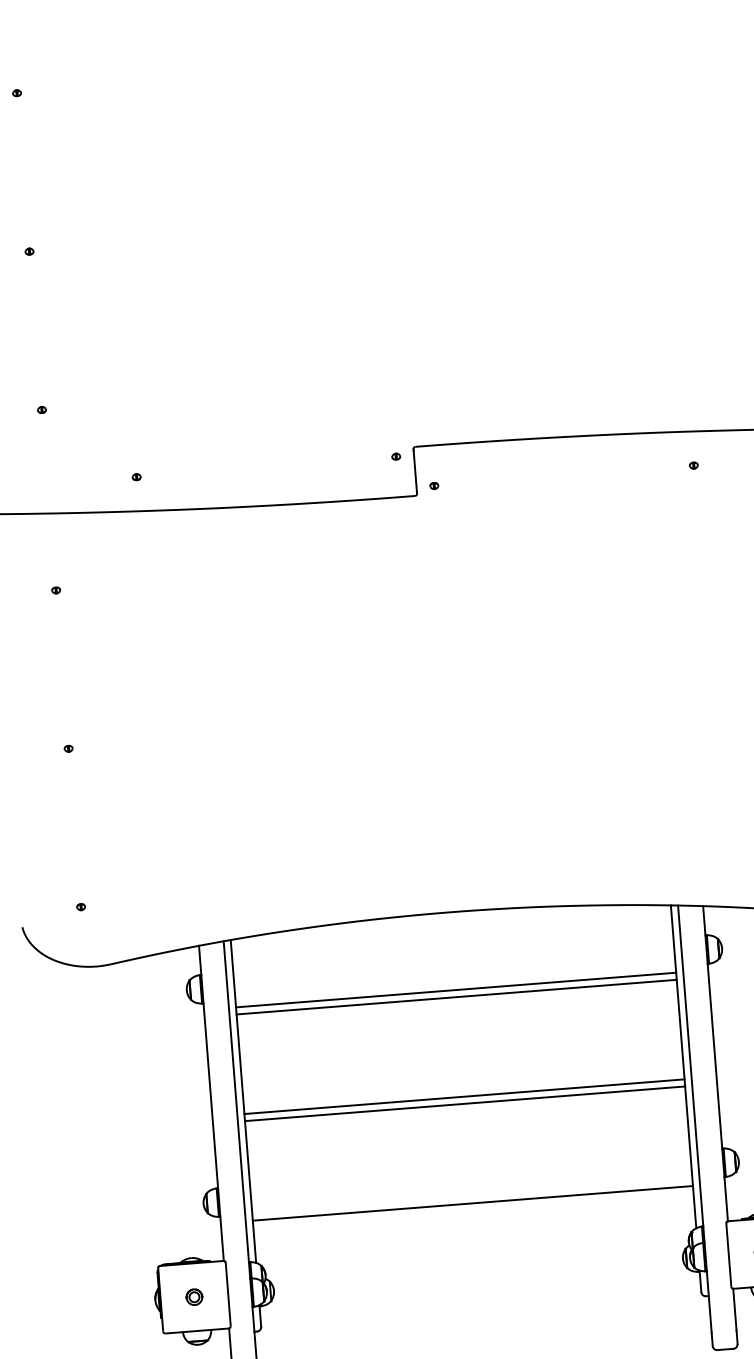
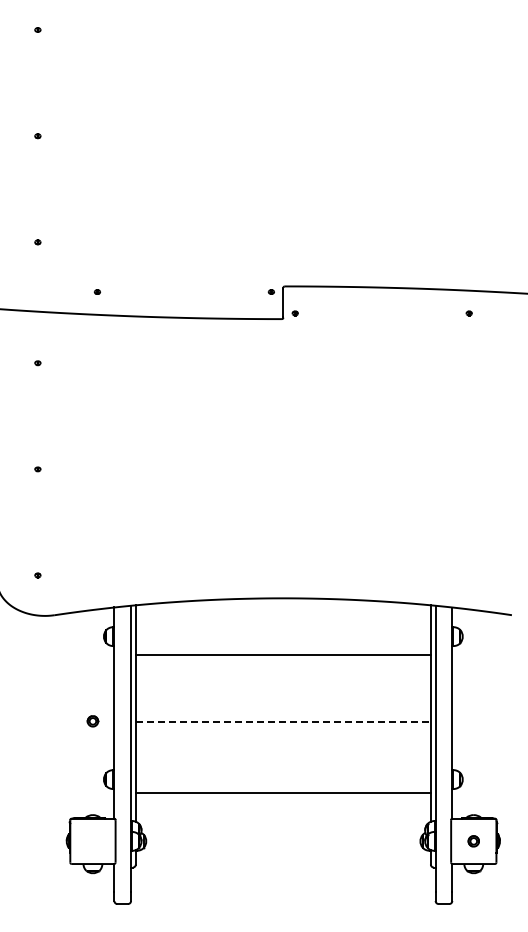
line: (454, 990) -> (282, 650), removed
line: (464, 1096) -> (283, 721), solid -> dashed
line: (463, 1103) -> (282, 726), removed
part: (193, 1297) -> (92, 721), moved

